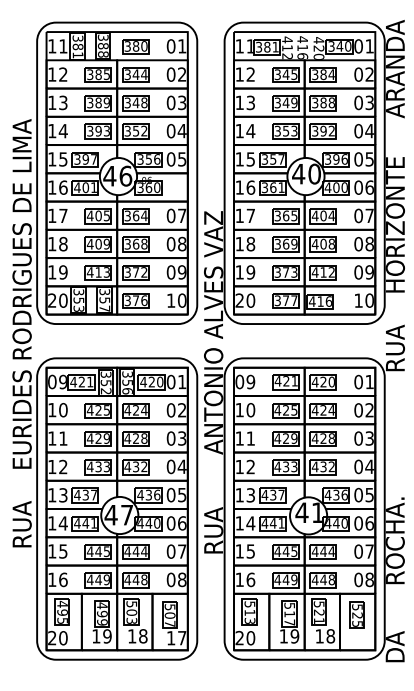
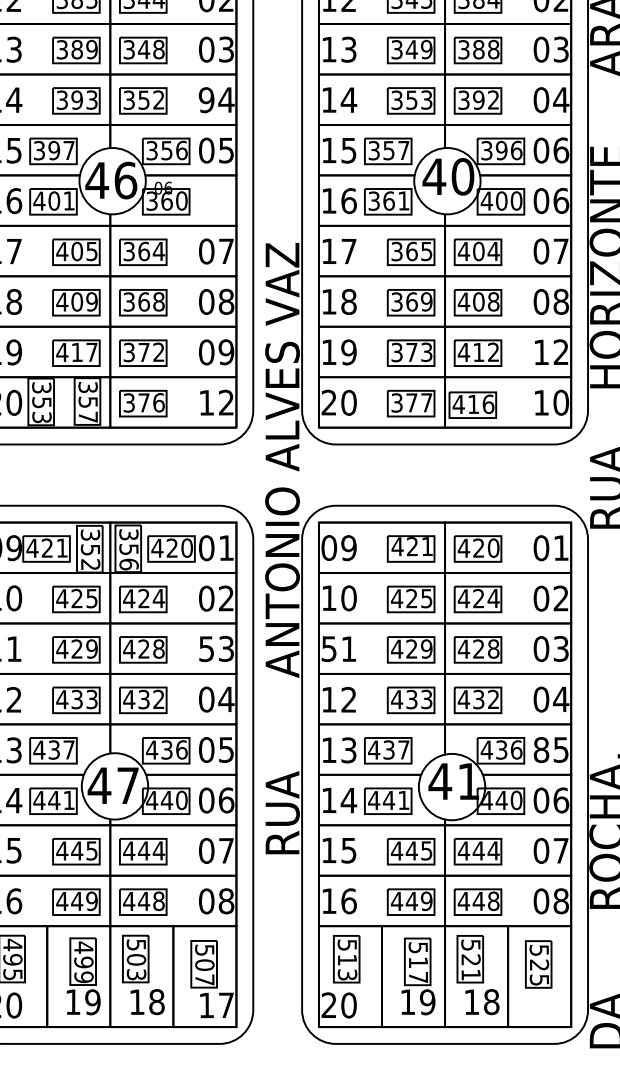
text: (170, 131) -> (205, 100), 04 -> 94
text: (369, 159) -> (560, 150), 05 -> 06
text: (106, 272) -> (91, 352), 413 -> 417
text: (363, 272) -> (550, 352), 09 -> 12
text: (182, 300) -> (226, 402), 10 -> 12
text: (170, 438) -> (205, 648), 03 -> 53
text: (239, 438) -> (328, 648), 11 -> 51
text: (358, 495) -> (541, 750), 05 -> 85

